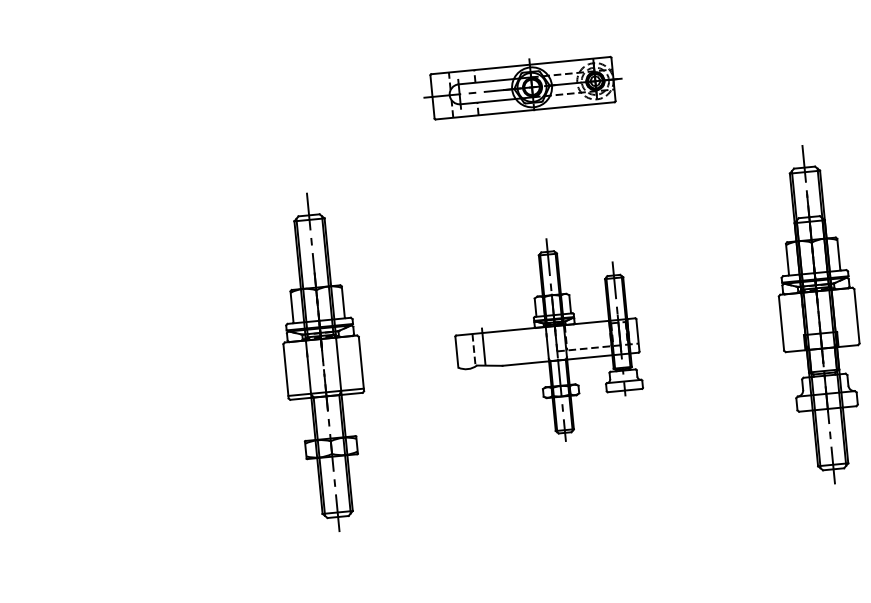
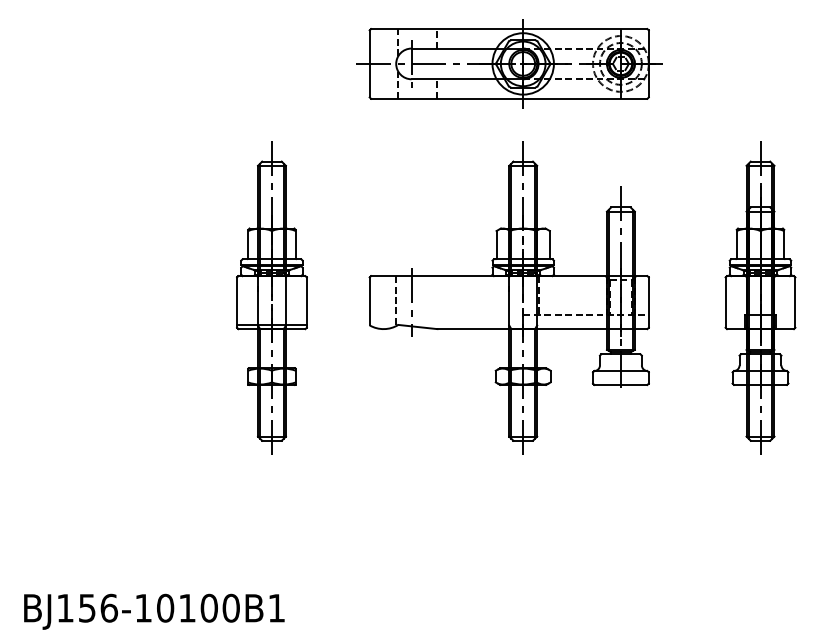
part: (523, 87) -> (509, 63), size x1.67
part: (546, 340) -> (508, 297), size x1.67
part: (322, 362) -> (271, 297), moved

